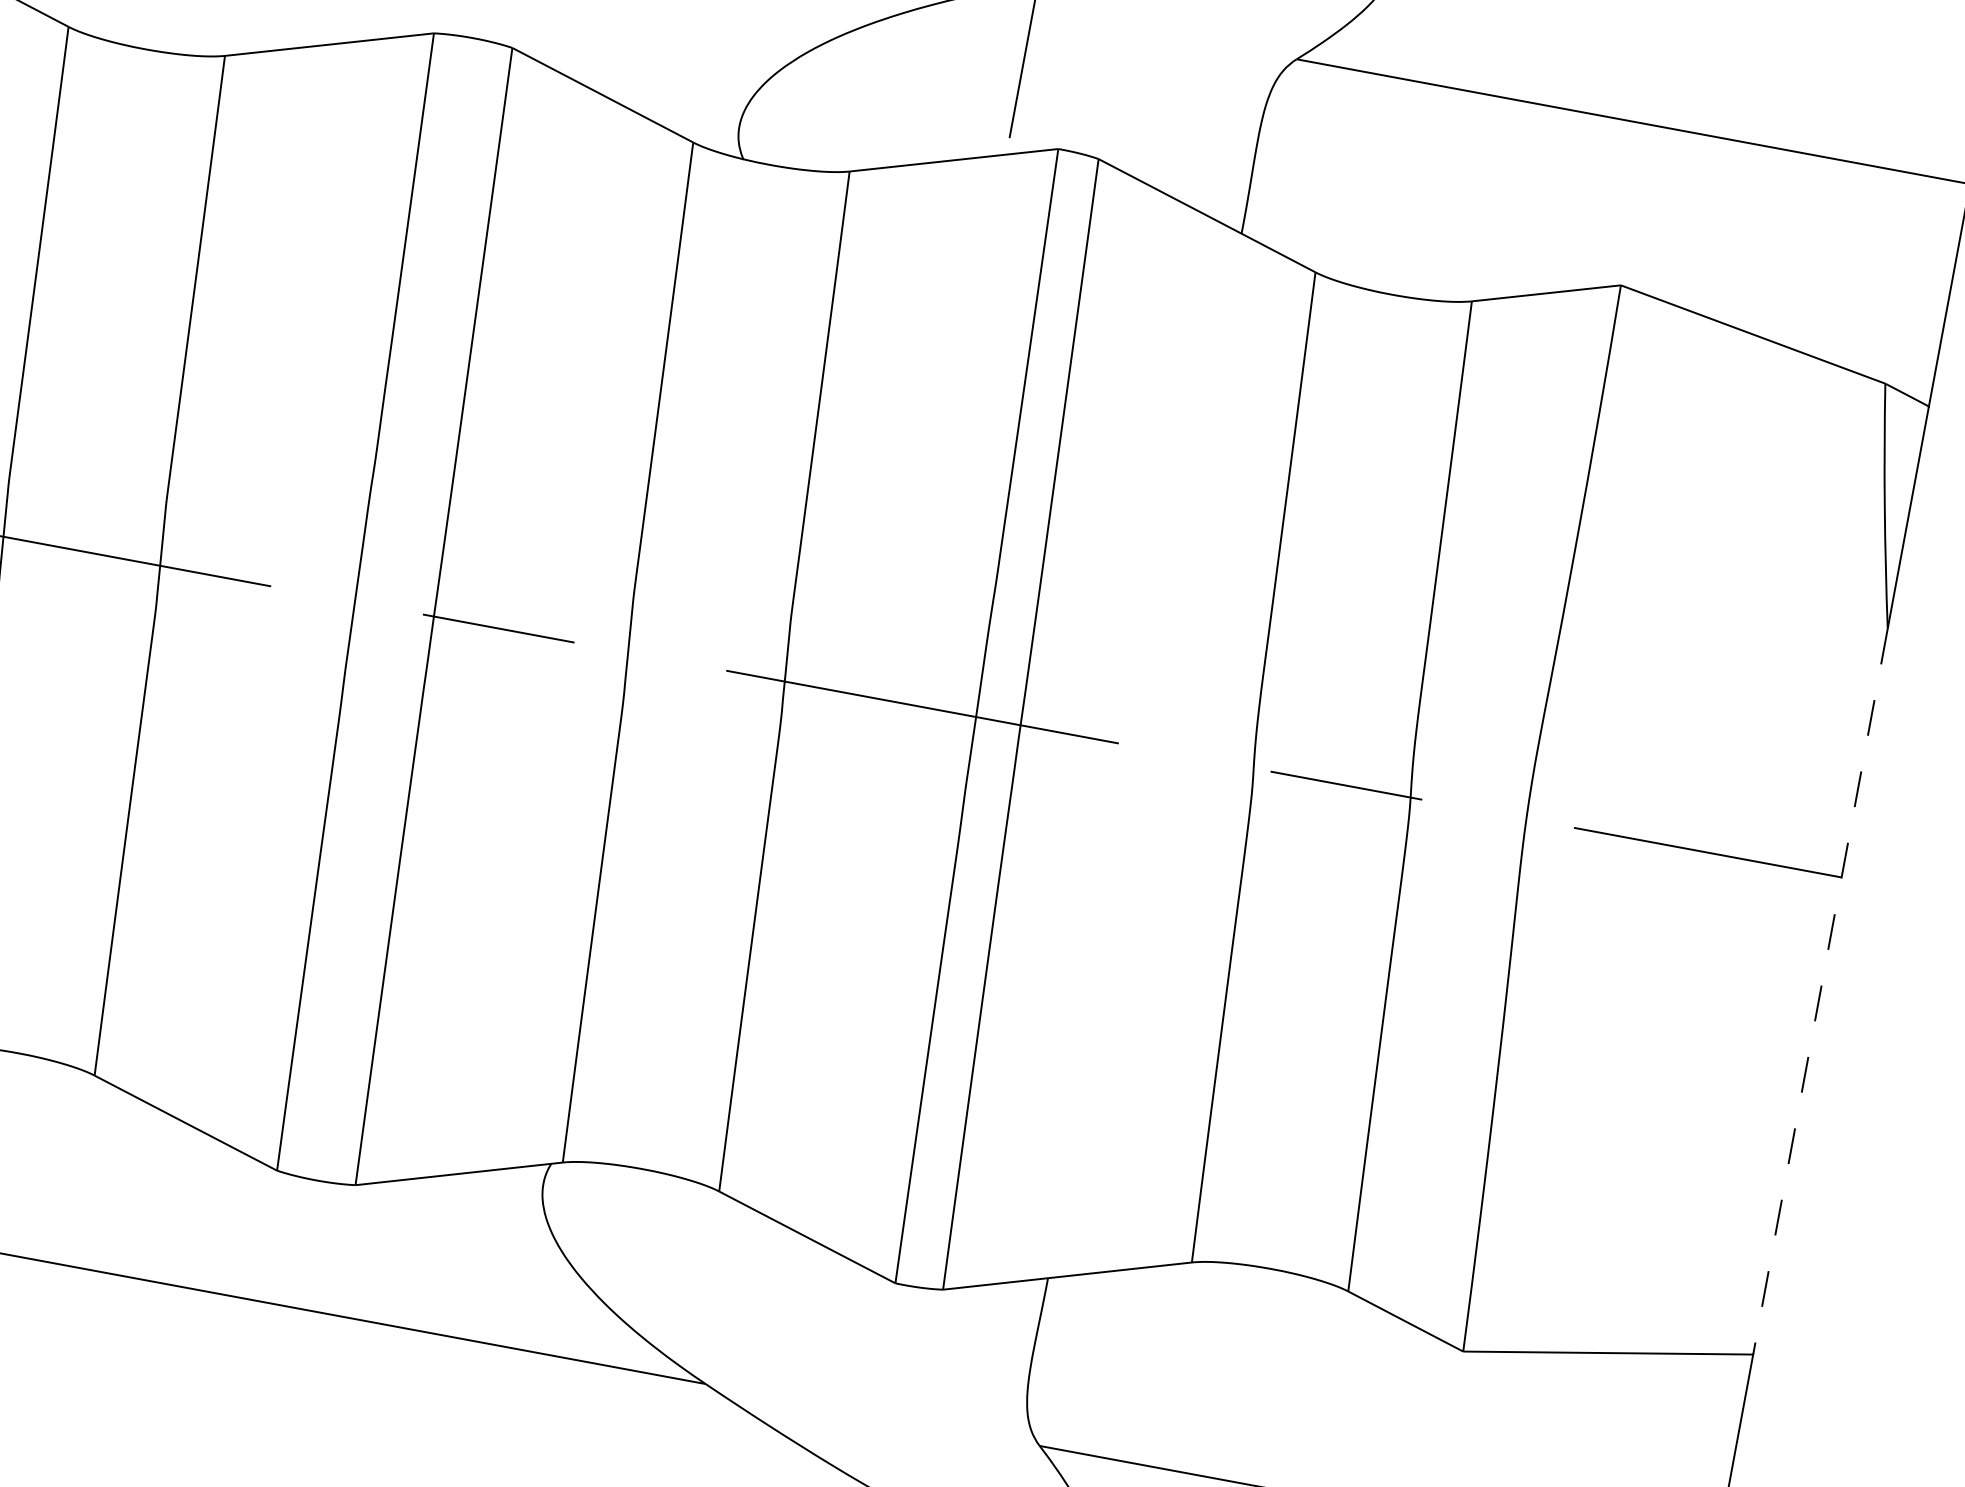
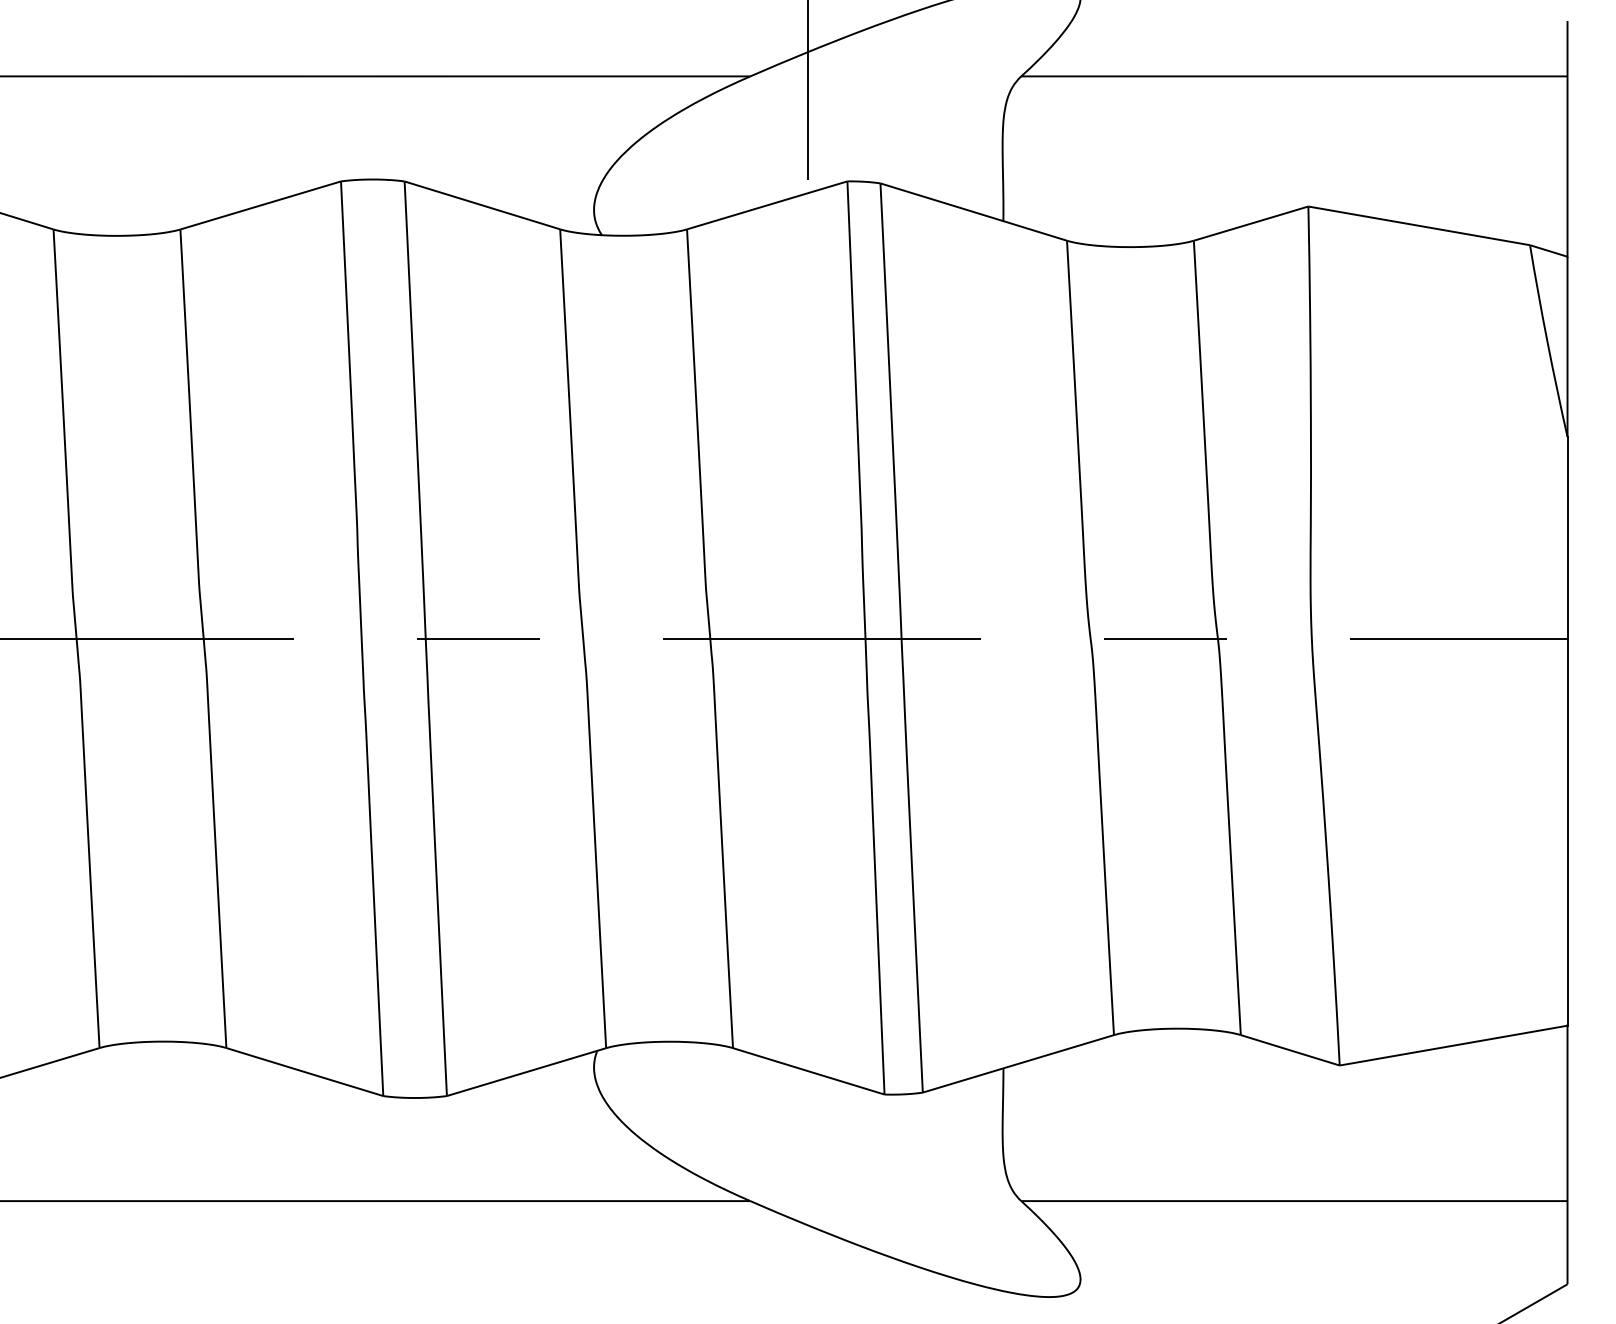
line: (1820, 991) -> (1567, 731), dashed -> solid

